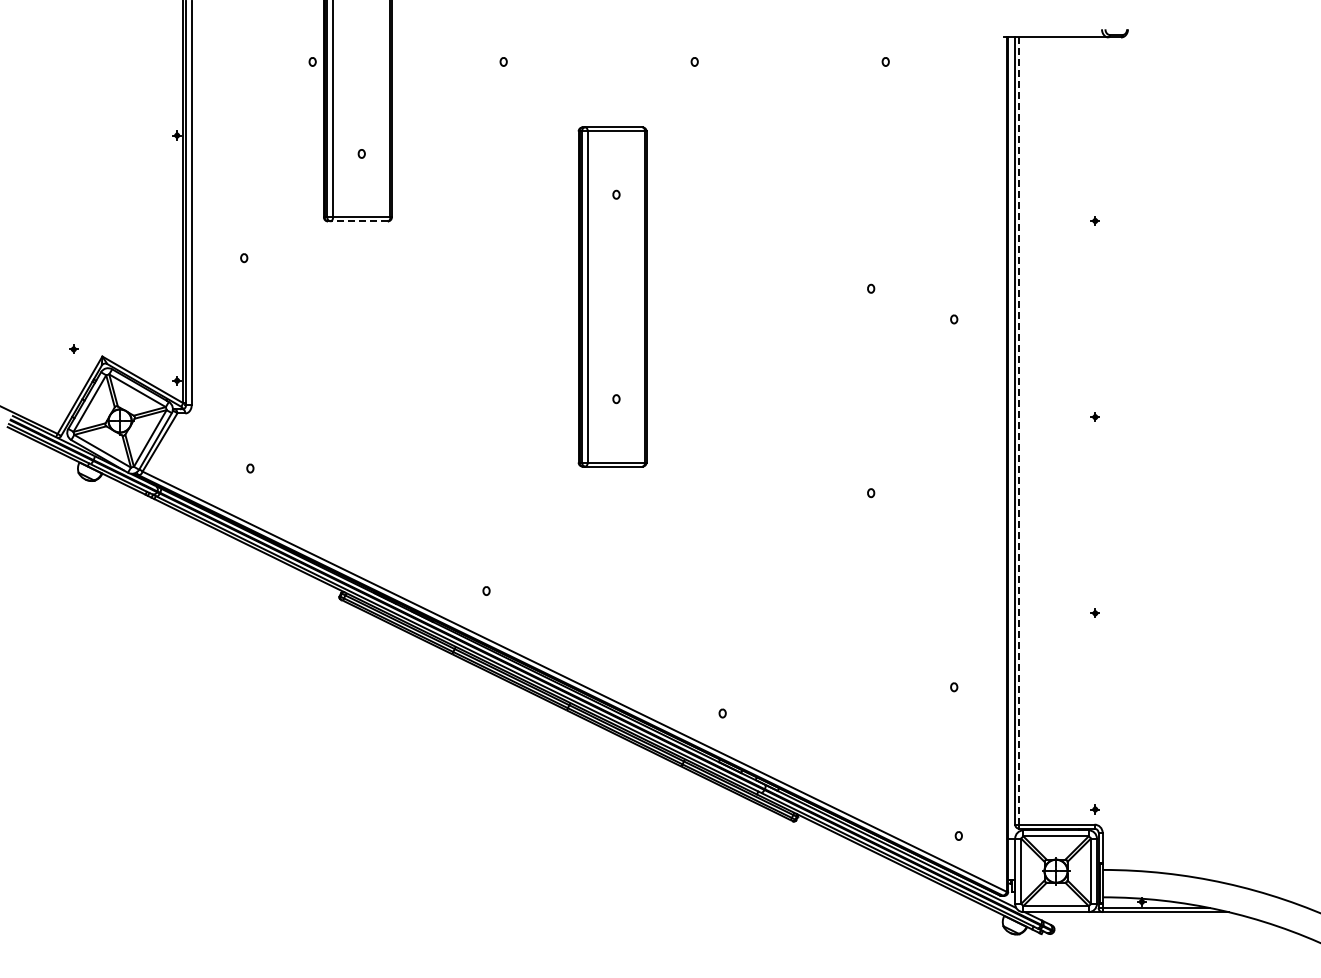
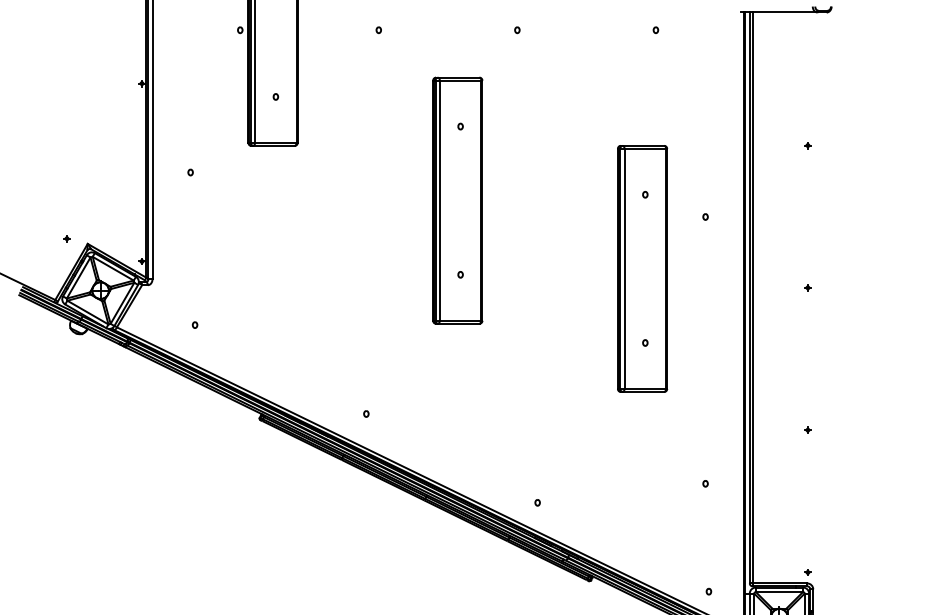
line: (359, 221) -> (274, 145), dashed -> solid
part: (867, 390) -> (642, 268), added
line: (1019, 431) -> (752, 298), dashed -> solid

